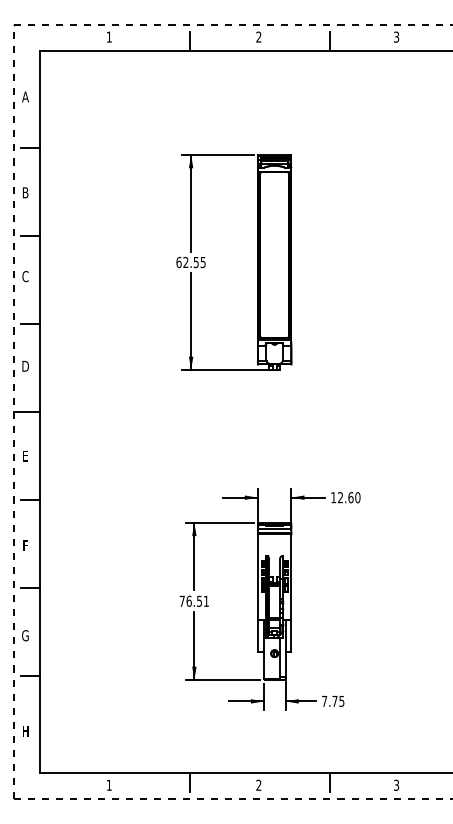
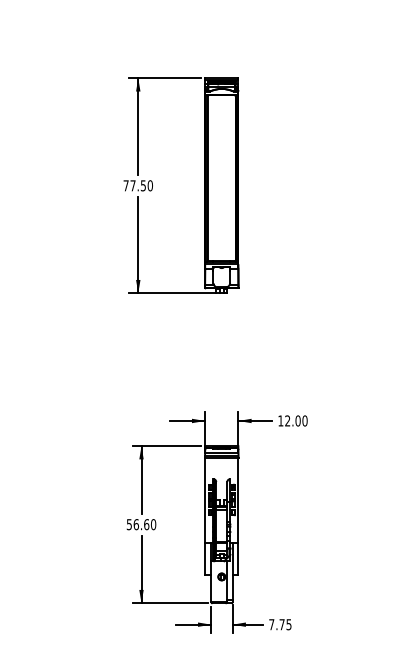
text: (190, 262) -> (137, 185), 62.55 -> 77.50
text: (350, 497) -> (297, 420), 12.60 -> 12.00
text: (194, 600) -> (141, 523), 76.51 -> 56.60

